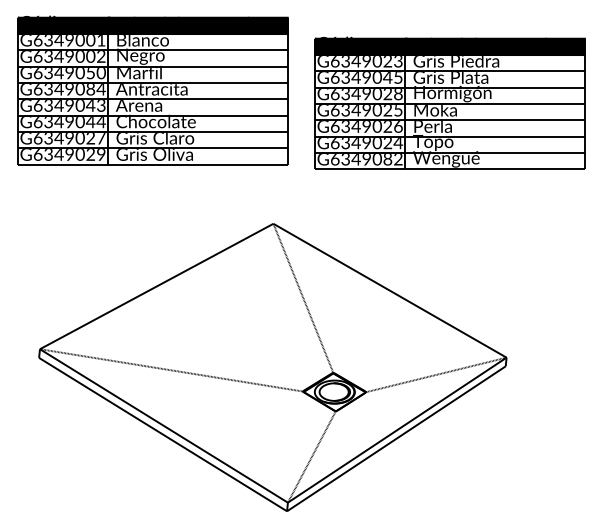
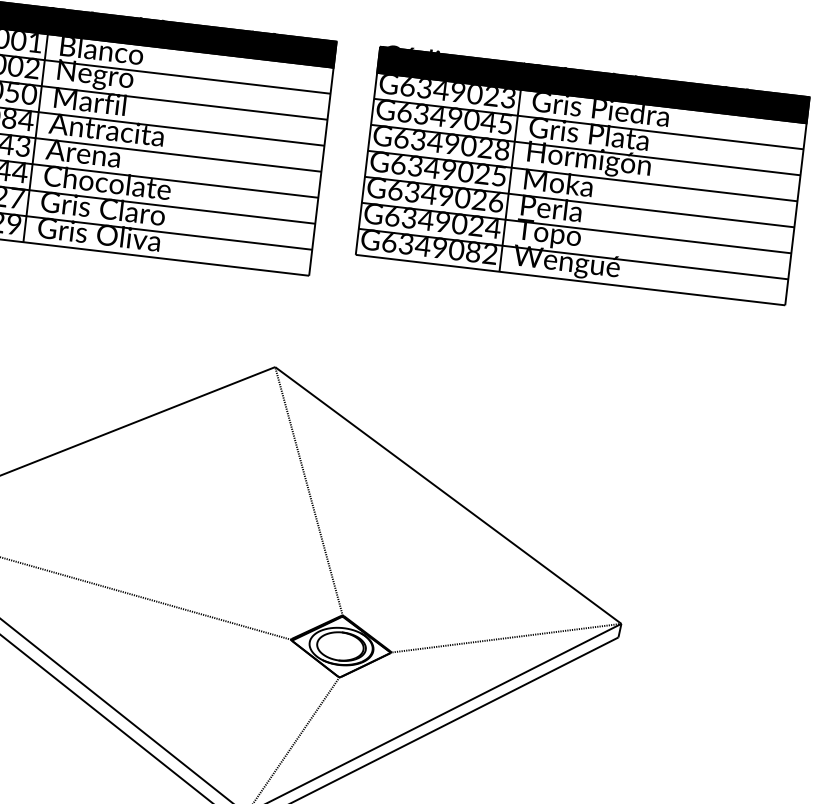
part: (449, 102) -> (582, 173), moved

